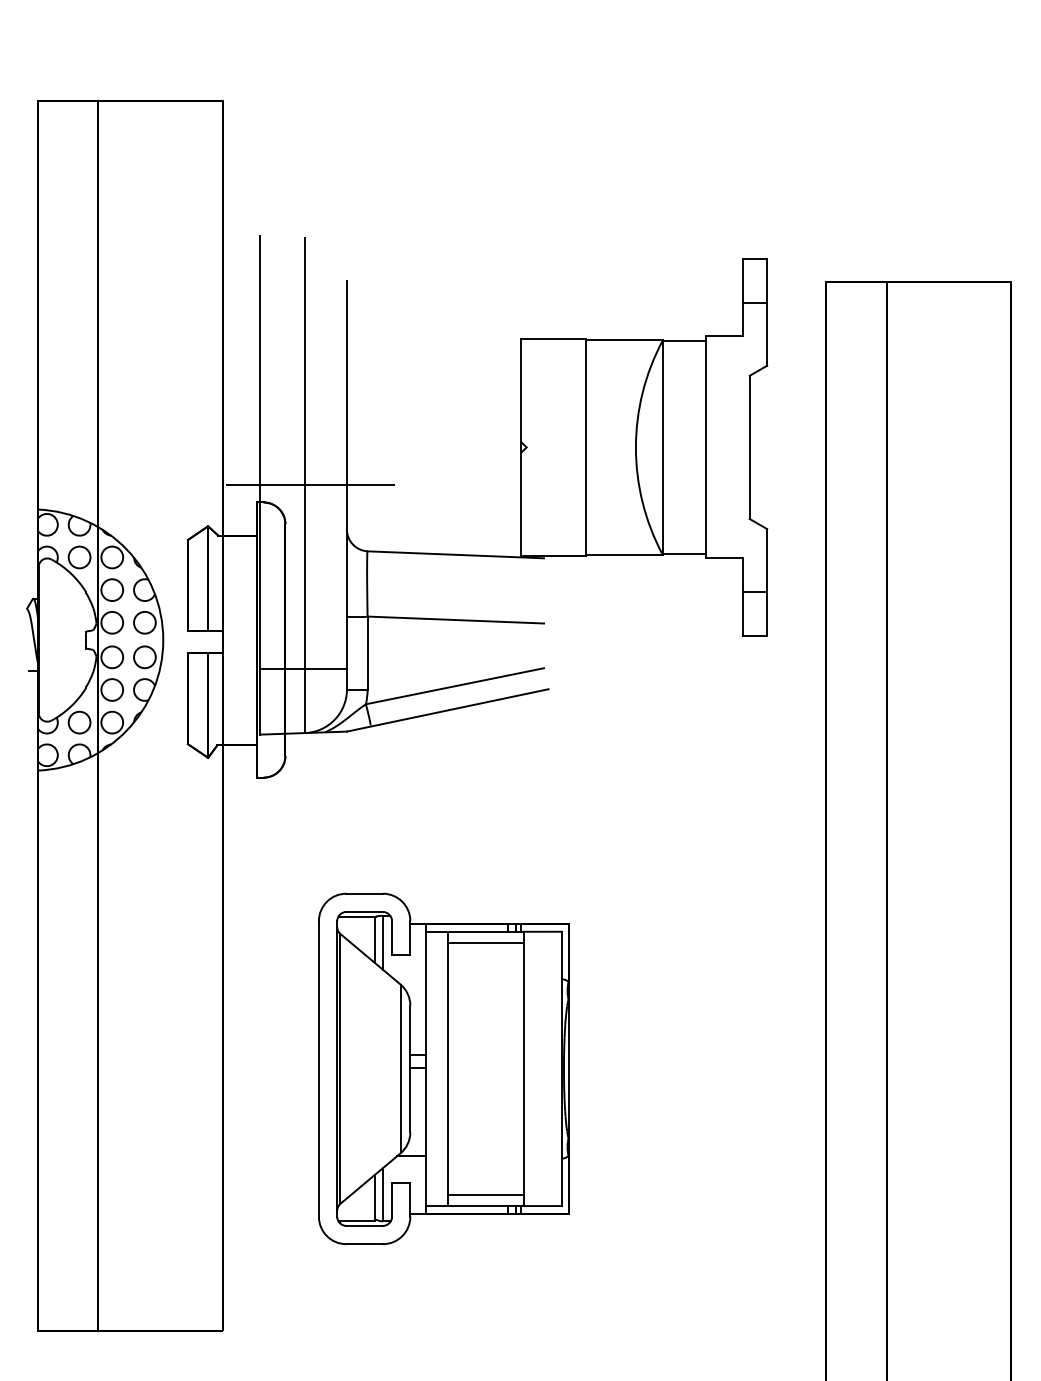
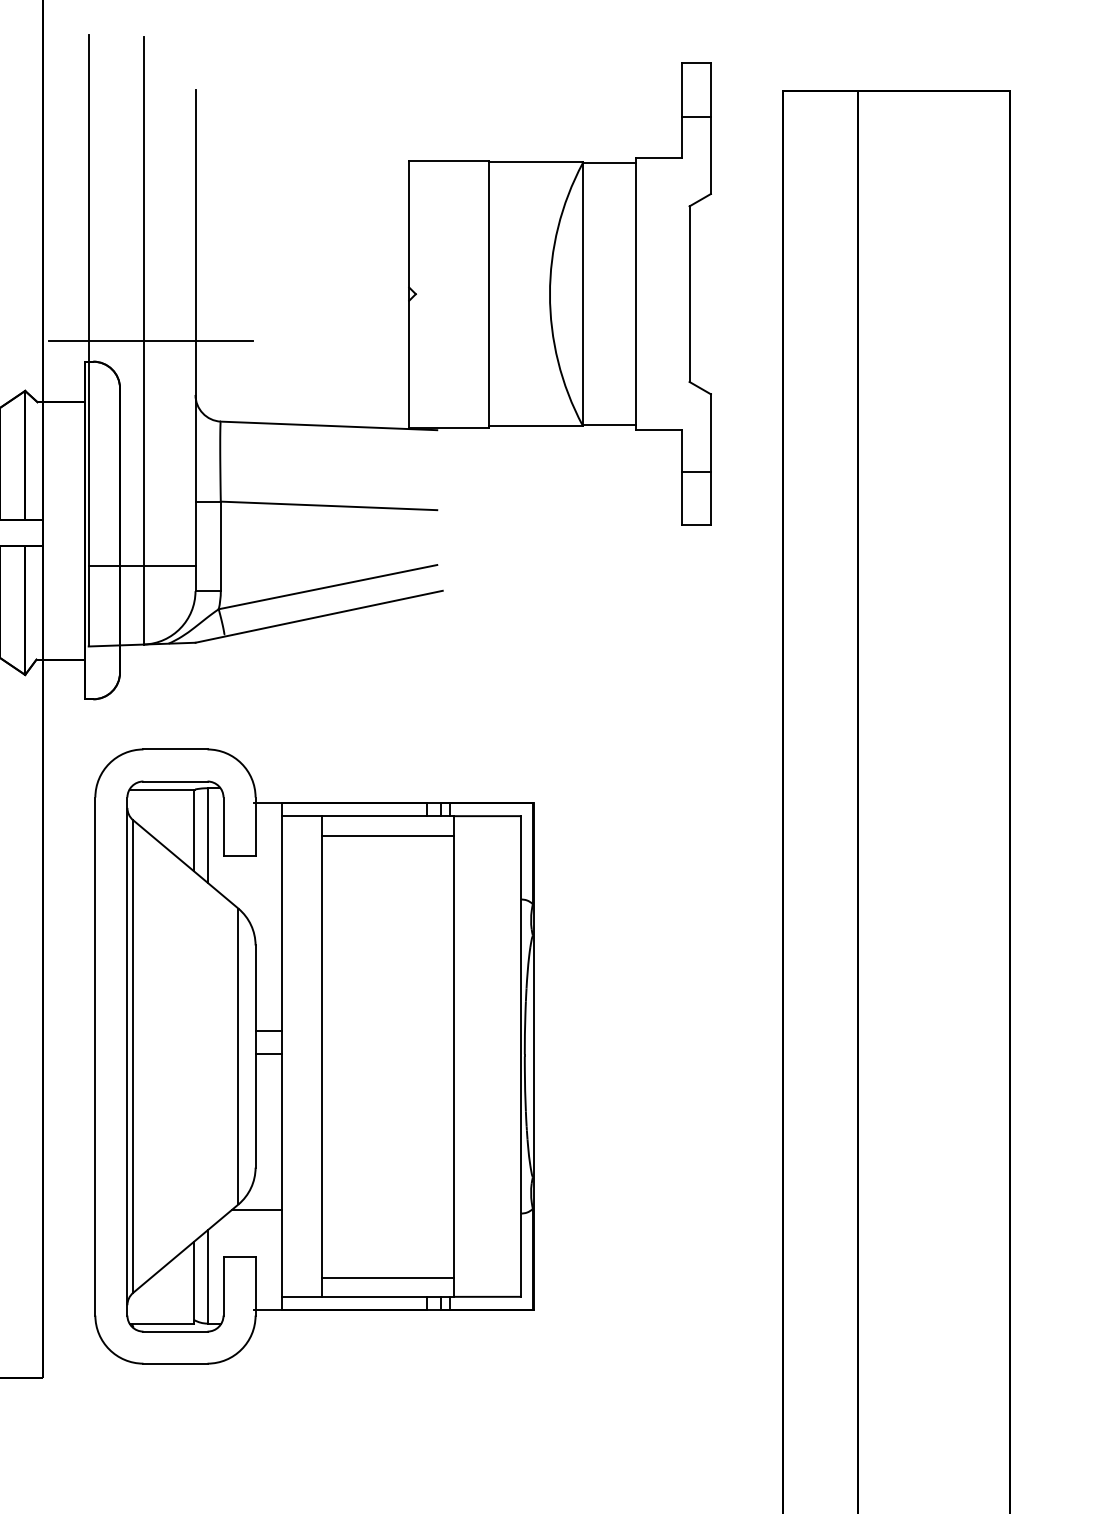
part: (443, 1068) -> (313, 1056), size x1.43

